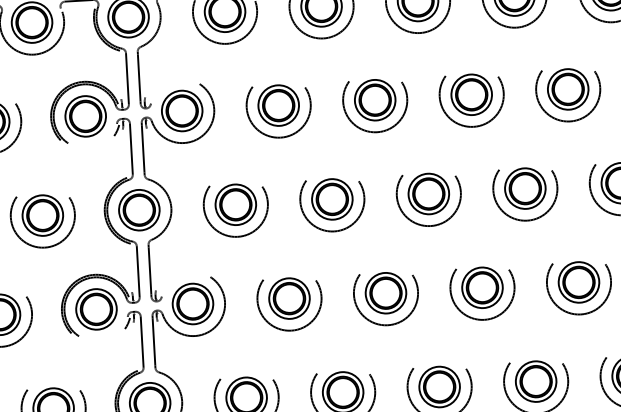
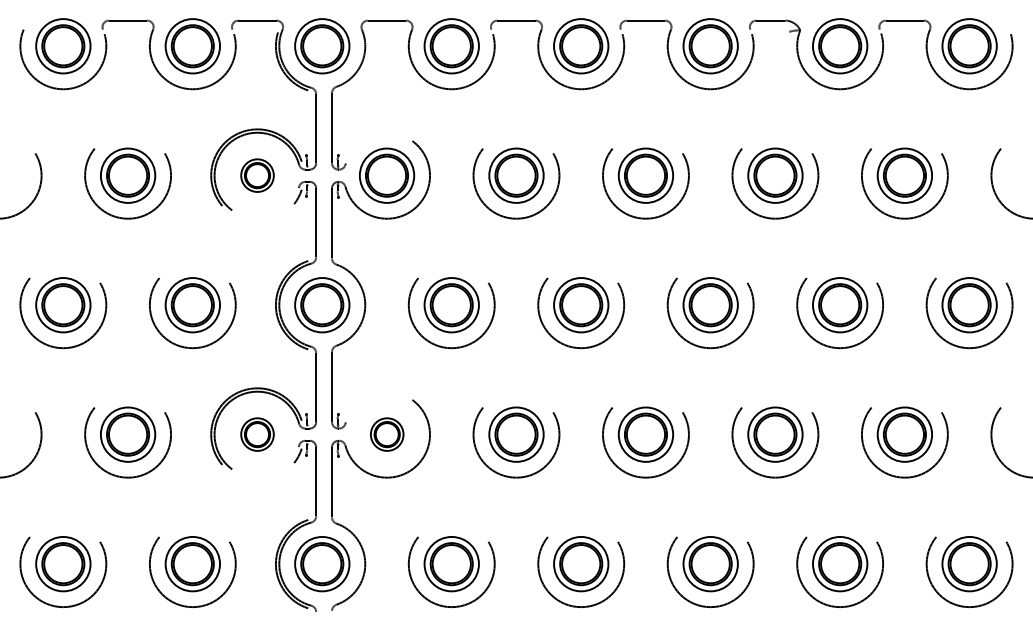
part: (85, 116) -> (257, 175), size x0.6
part: (193, 303) -> (387, 434), size x0.6
part: (96, 309) -> (257, 434), size x0.6

